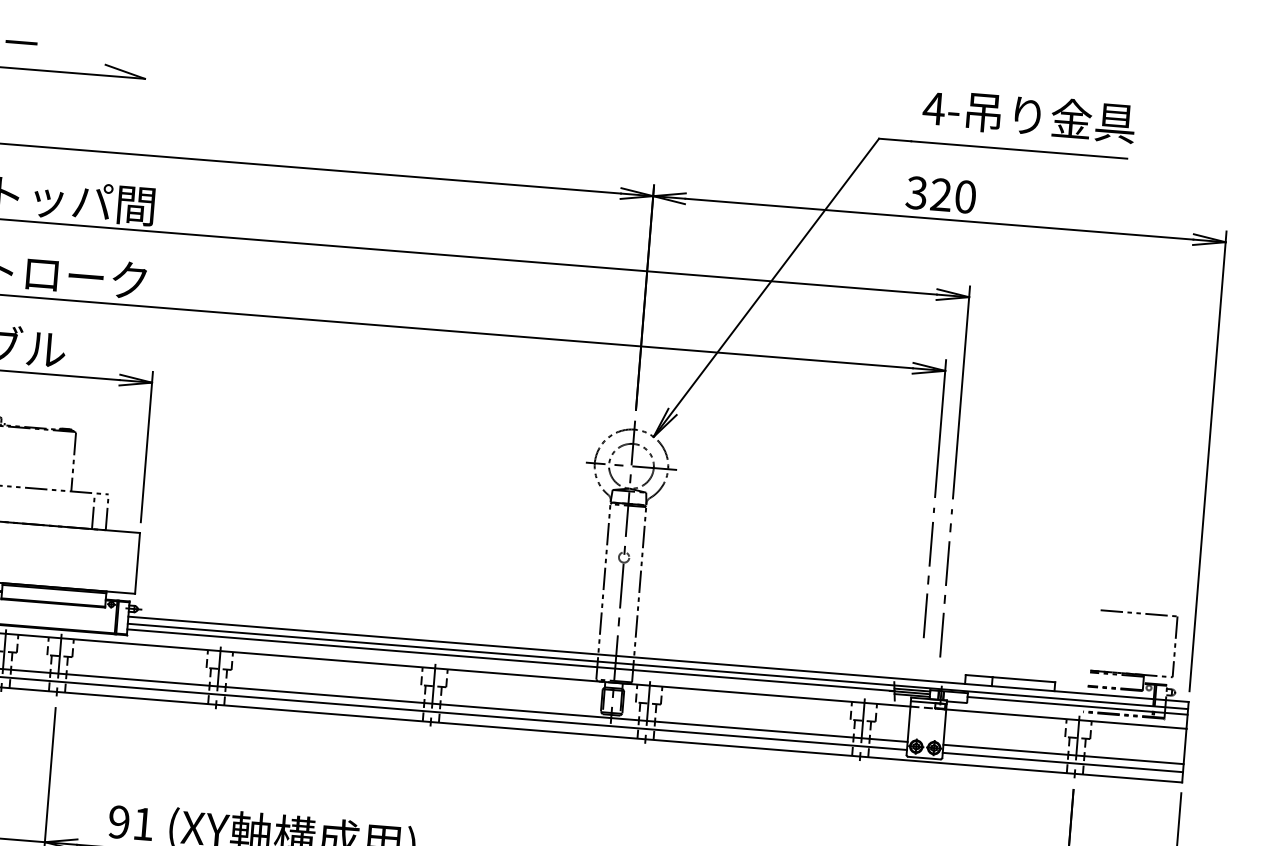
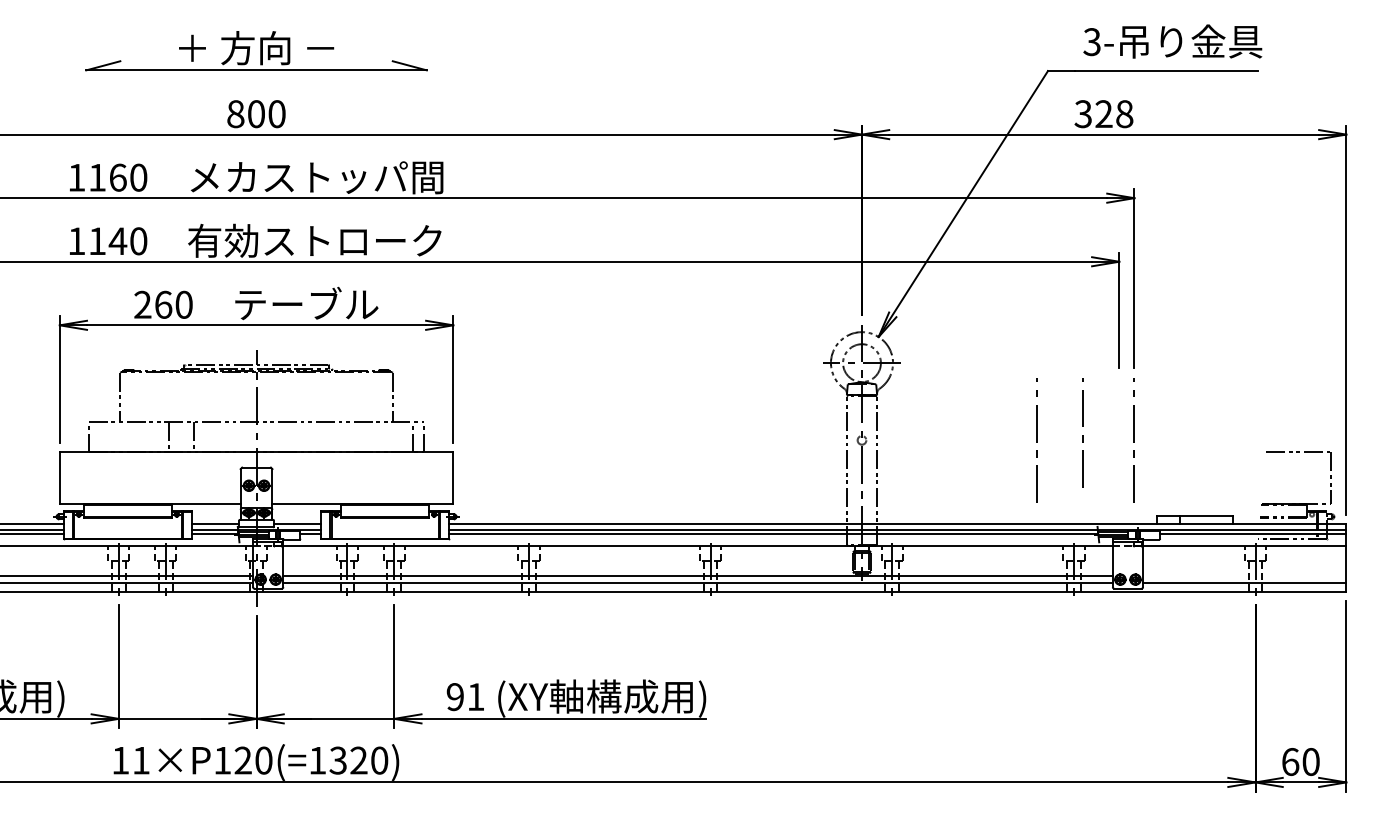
text: (933, 109) -> (1091, 42), 4- -> 3-
text: (965, 197) -> (1124, 114), 320 -> 328
line: (830, 574) -> (1036, 440), added
line: (927, 576) -> (1082, 435), moved
line: (1063, 754) -> (1244, 576), removed

